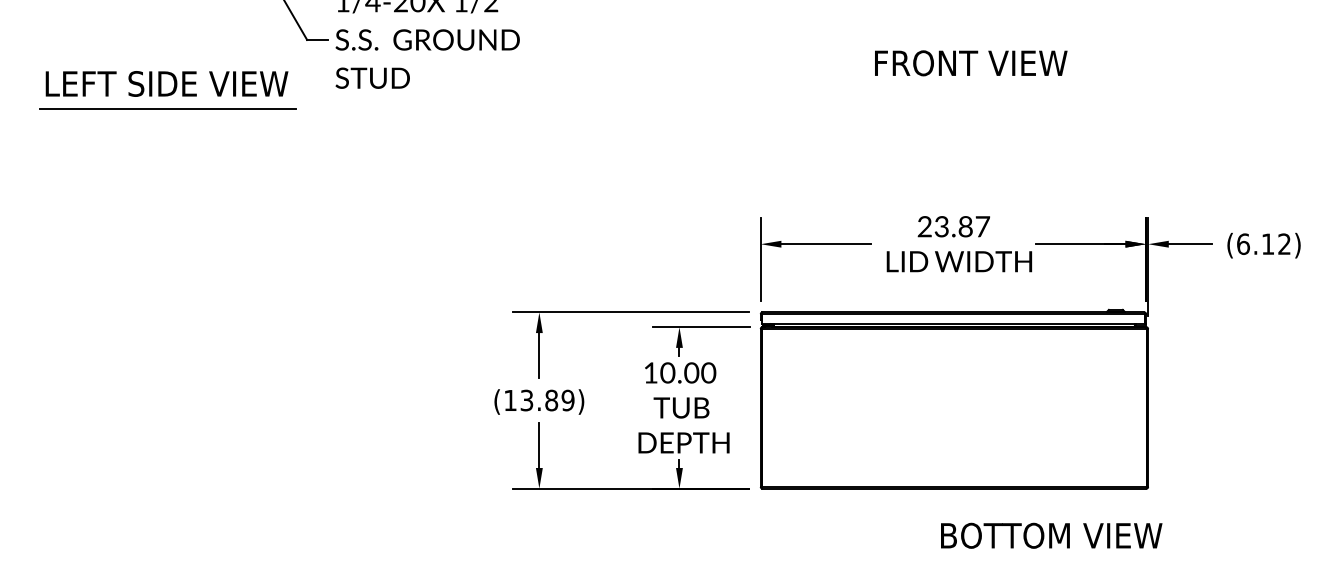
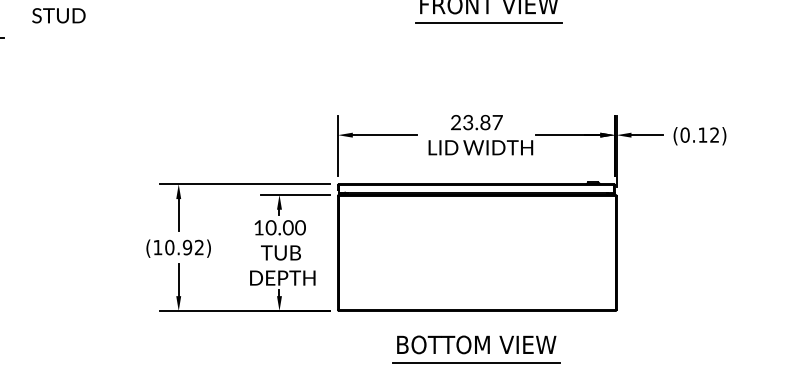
line: (970, 88) -> (488, 23), added
text: (1243, 243) -> (685, 134), (6.12) -> (0.12)
text: (547, 400) -> (184, 247), (13.89) -> (10.92)
text: (1051, 535) -> (476, 344), moved
line: (953, 560) -> (476, 362), added

